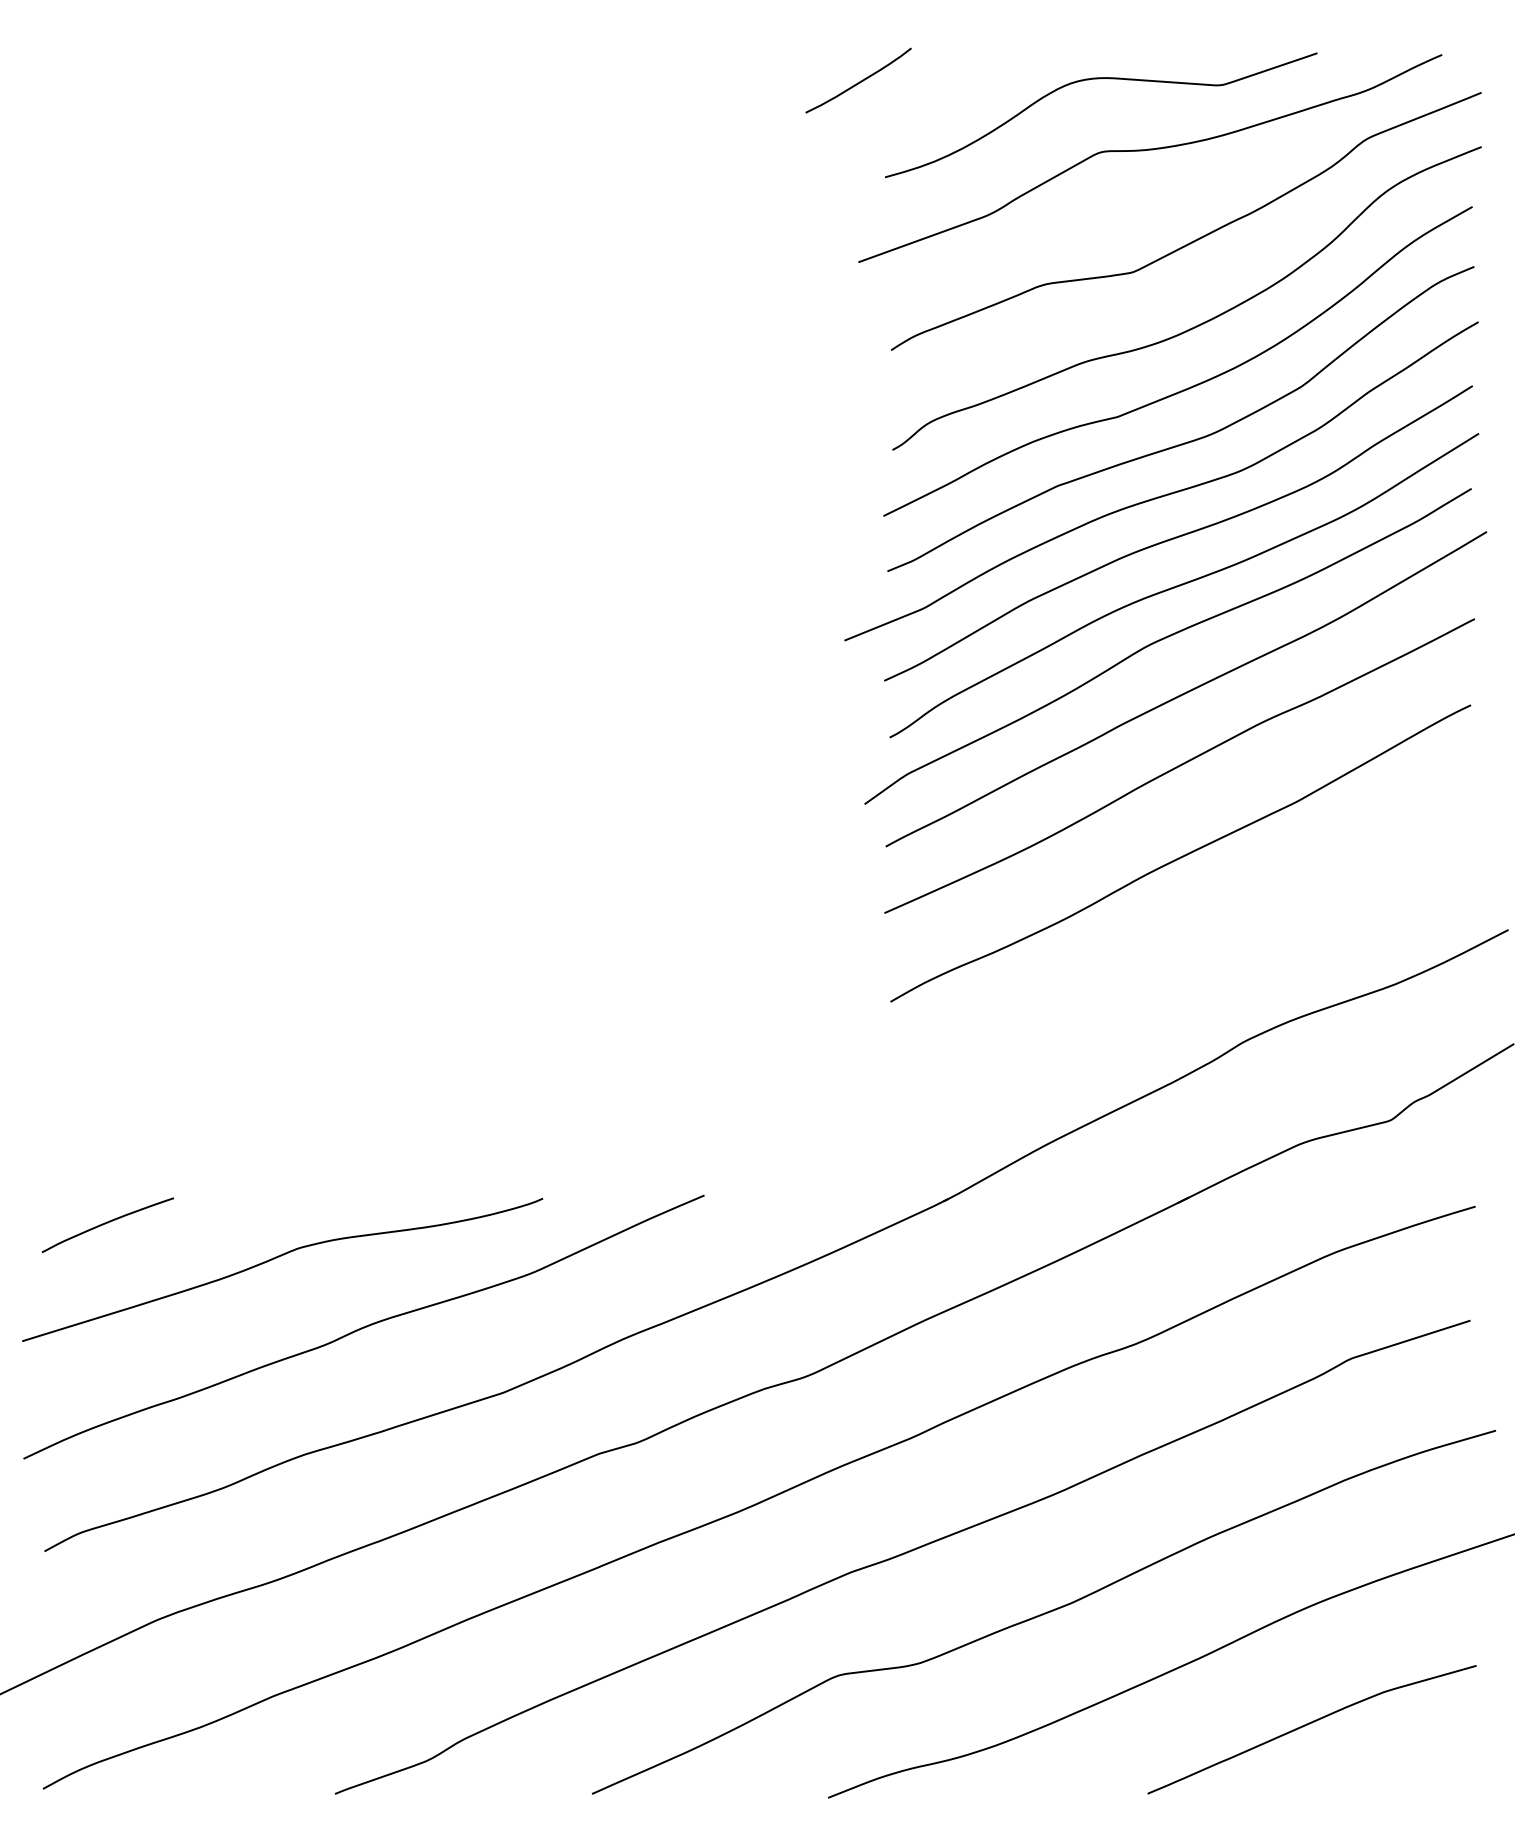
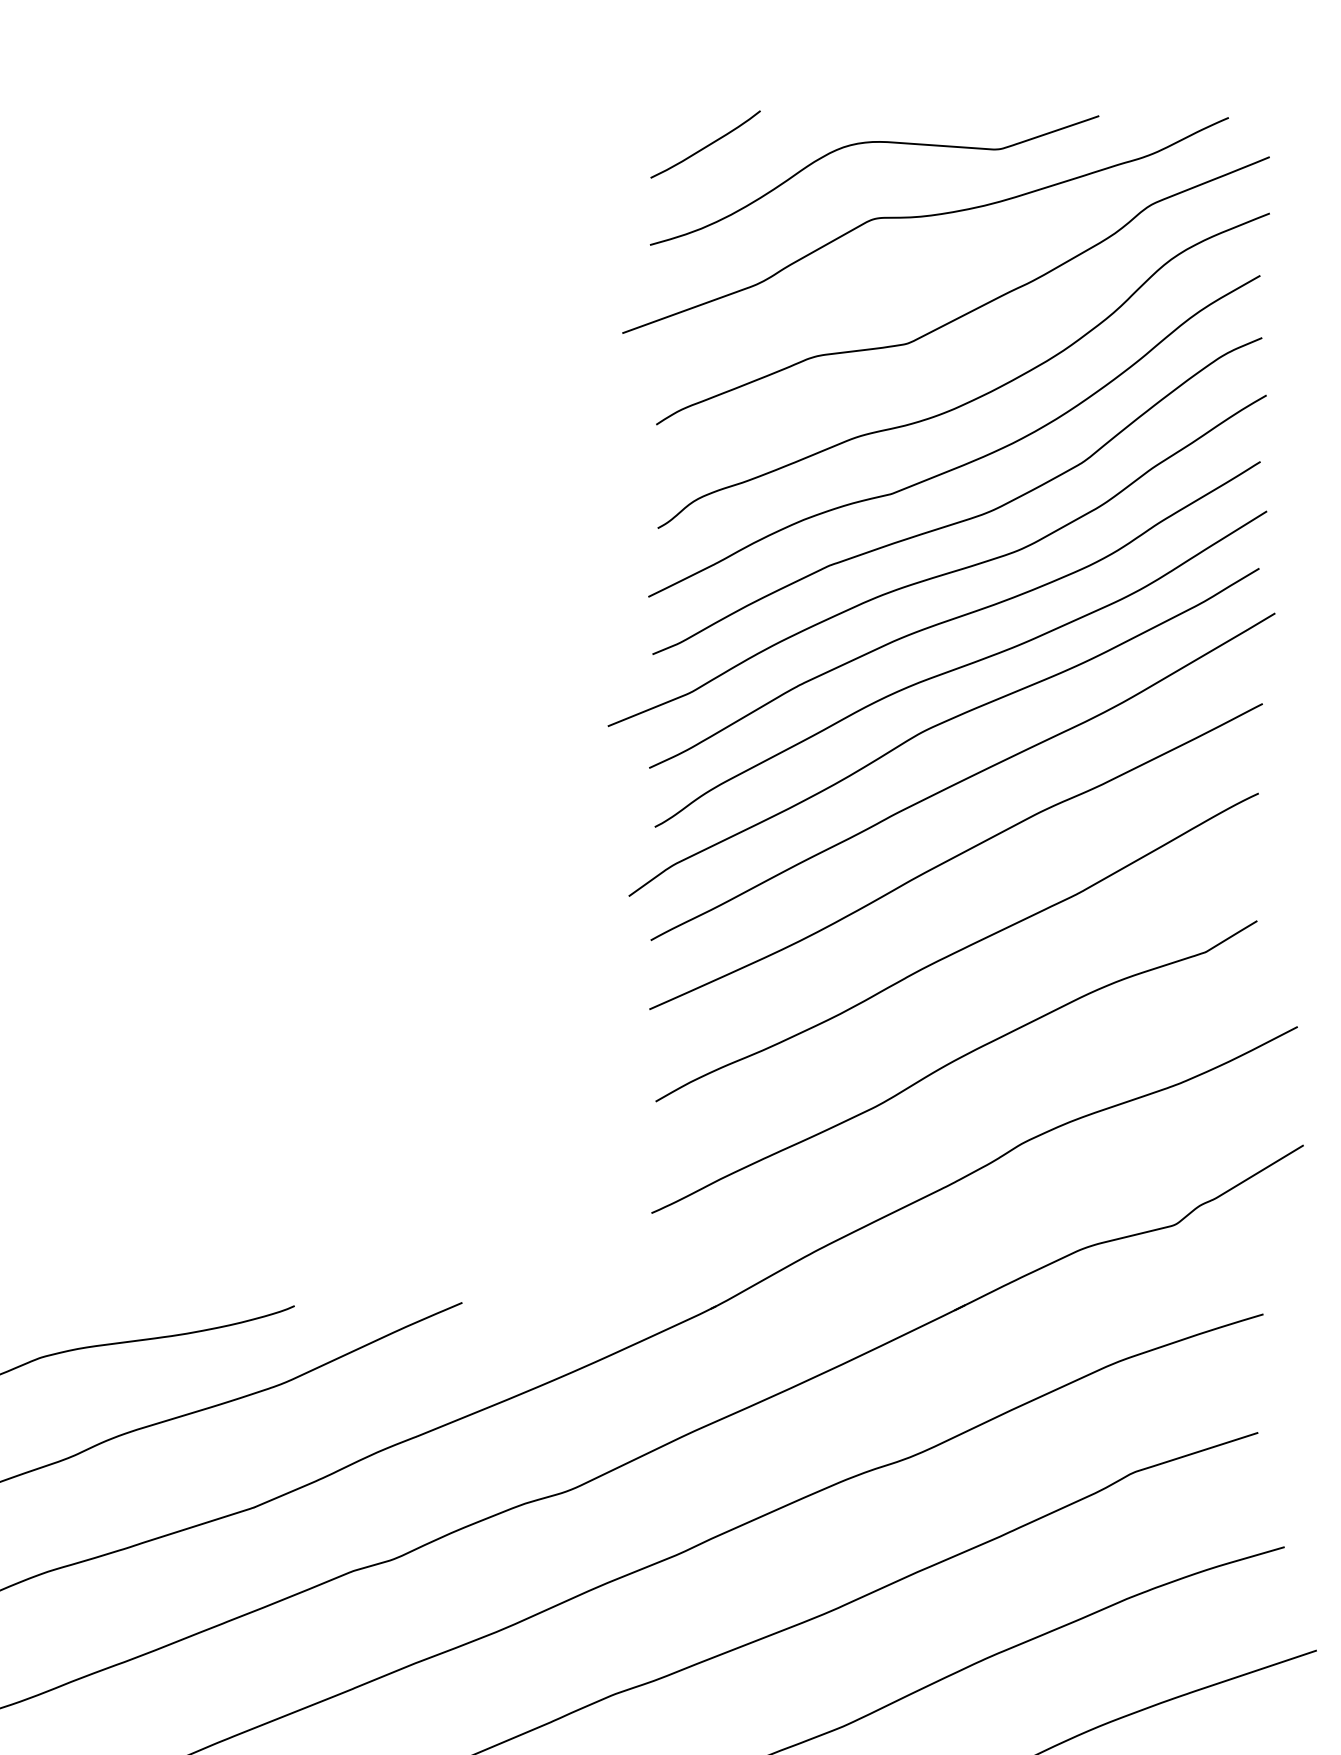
curve: (859, 81) -> (706, 145), moved
curve: (1175, 965) -> (951, 1063), added

